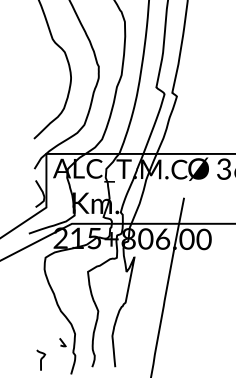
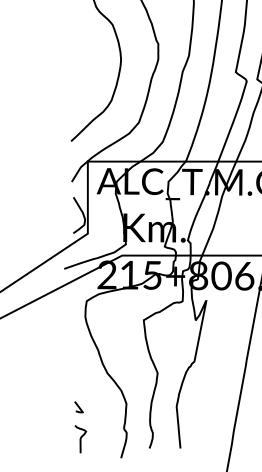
curve: (62, 342) -> (78, 407), moved

